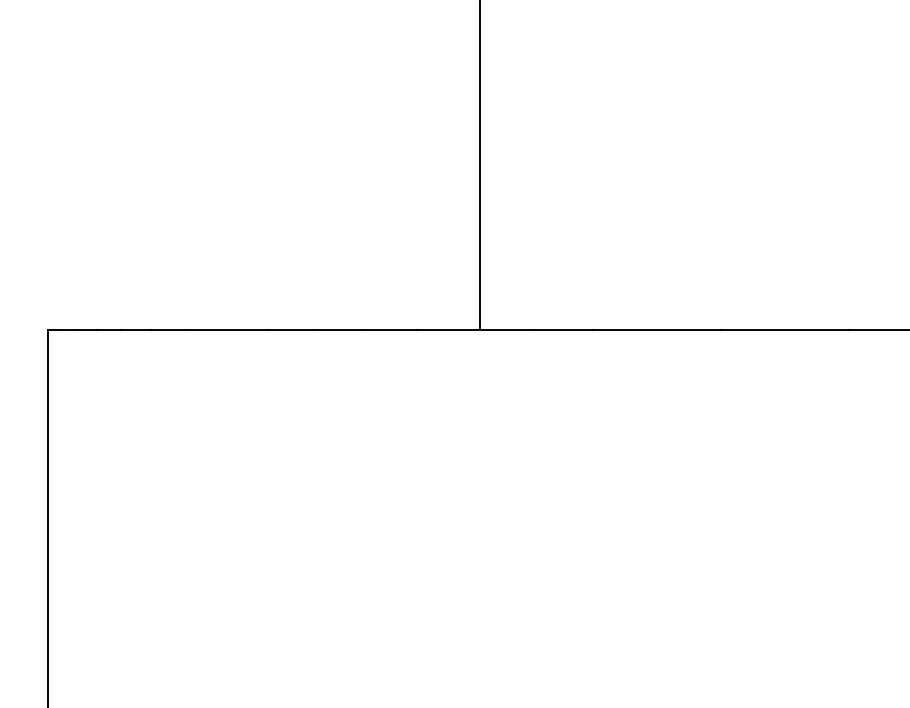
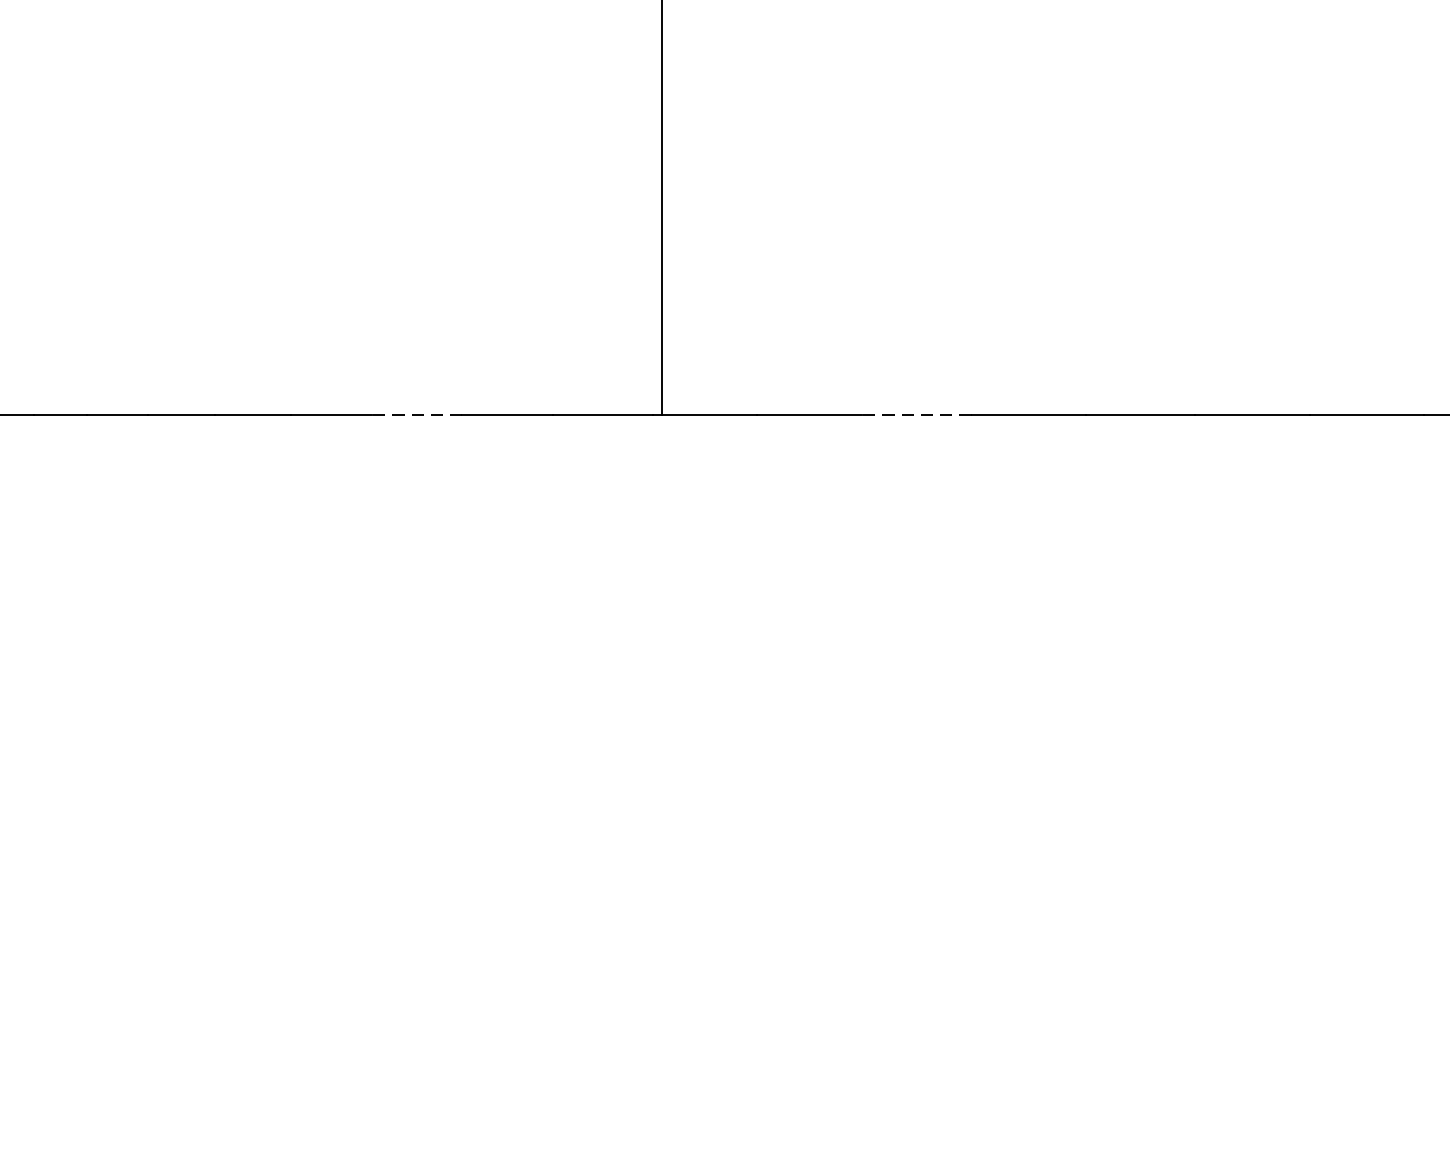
line: (339, 330) -> (417, 415), solid -> dashed
line: (624, 330) -> (916, 415), solid -> dashed

